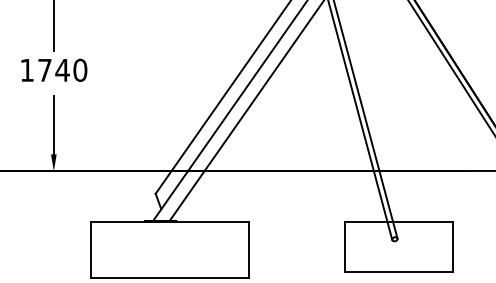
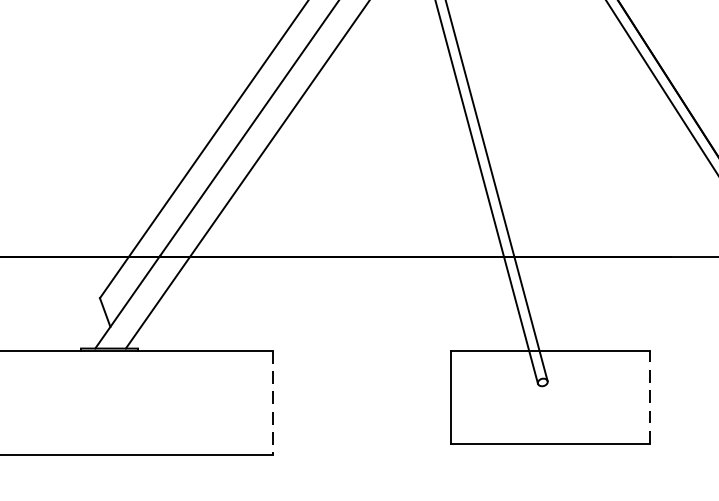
line: (452, 246) -> (649, 395), solid -> dashed
line: (249, 250) -> (273, 403), solid -> dashed

